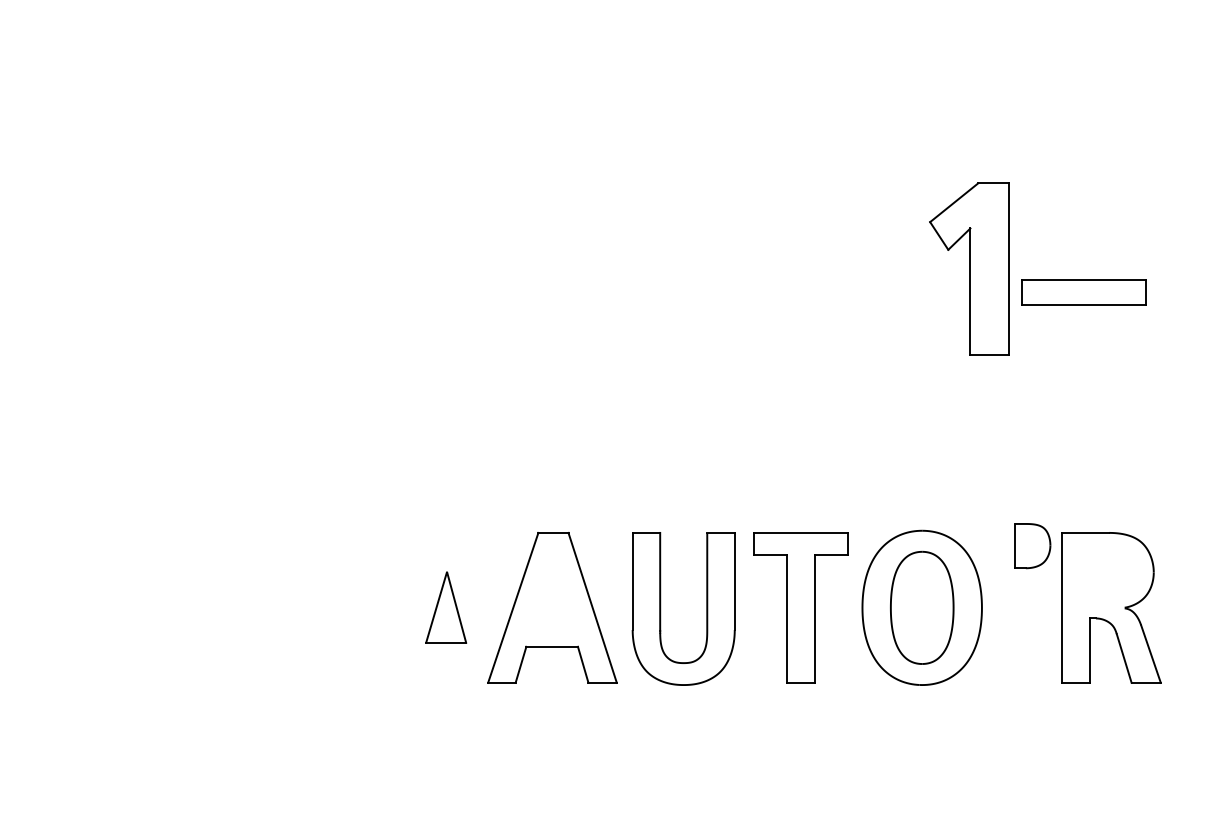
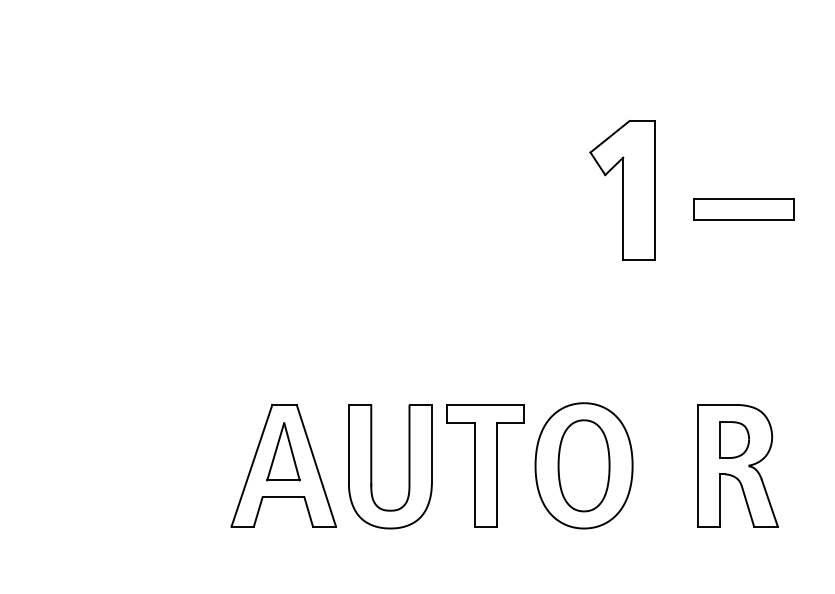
part: (1083, 292) -> (743, 209), moved
part: (1032, 546) -> (734, 440), moved
part: (446, 607) -> (283, 451), moved

